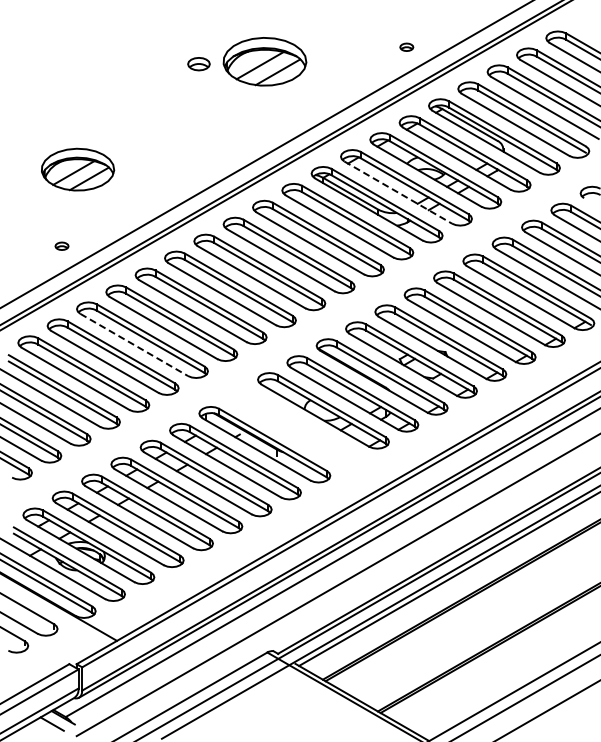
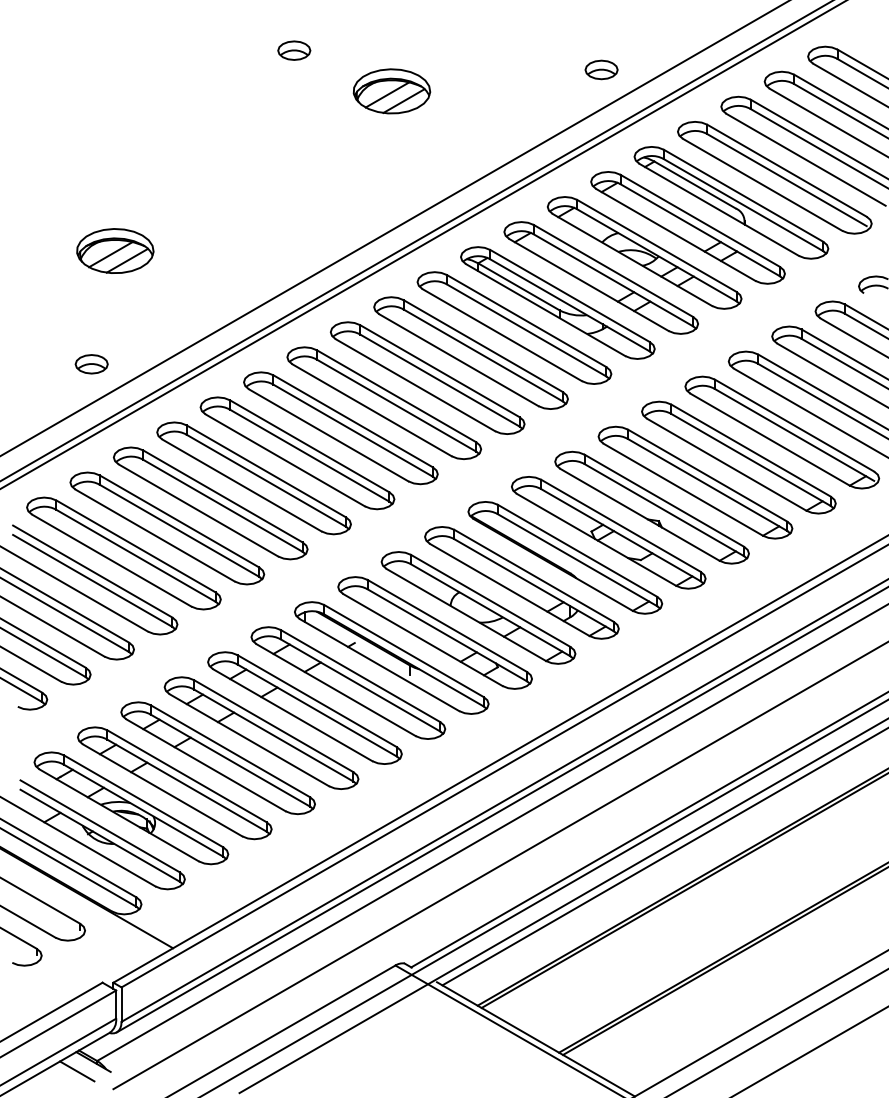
part: (406, 47) -> (601, 70), size x1.67
part: (264, 61) -> (391, 91), size x0.62
part: (198, 64) -> (293, 51), moved
part: (77, 169) -> (114, 250), size x0.71
line: (398, 192) -> (589, 284), dashed -> solid
part: (61, 246) -> (90, 364), size x1.67
line: (134, 345) -> (198, 511), dashed -> solid
part: (293, 427) -> (434, 632), added

